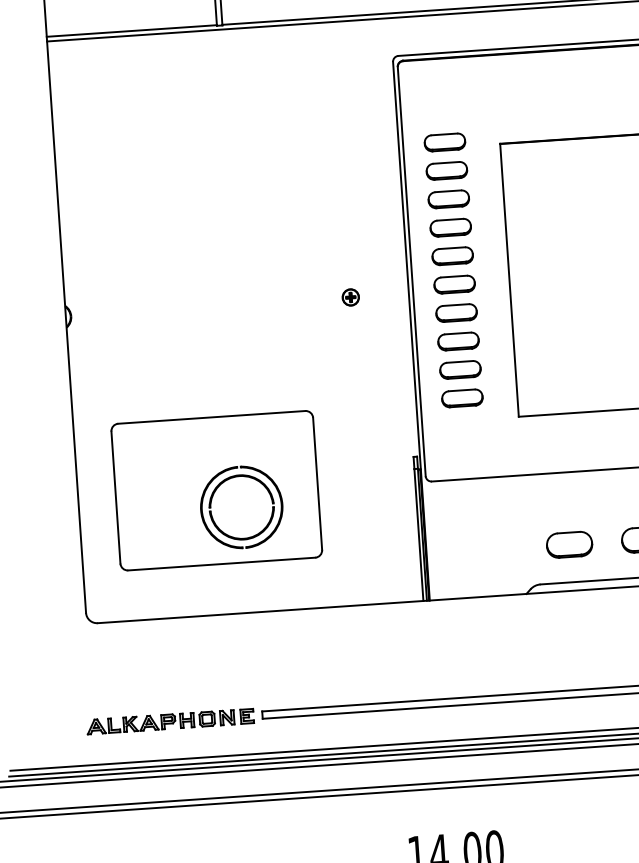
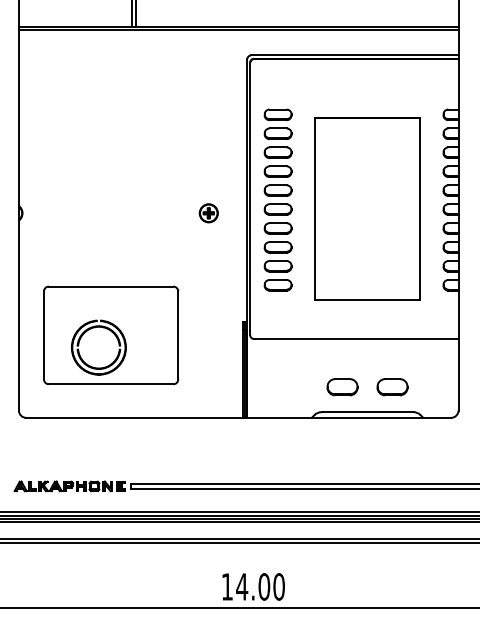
part: (350, 297) -> (208, 213), size x1.67
part: (212, 506) -> (79, 345), moved

